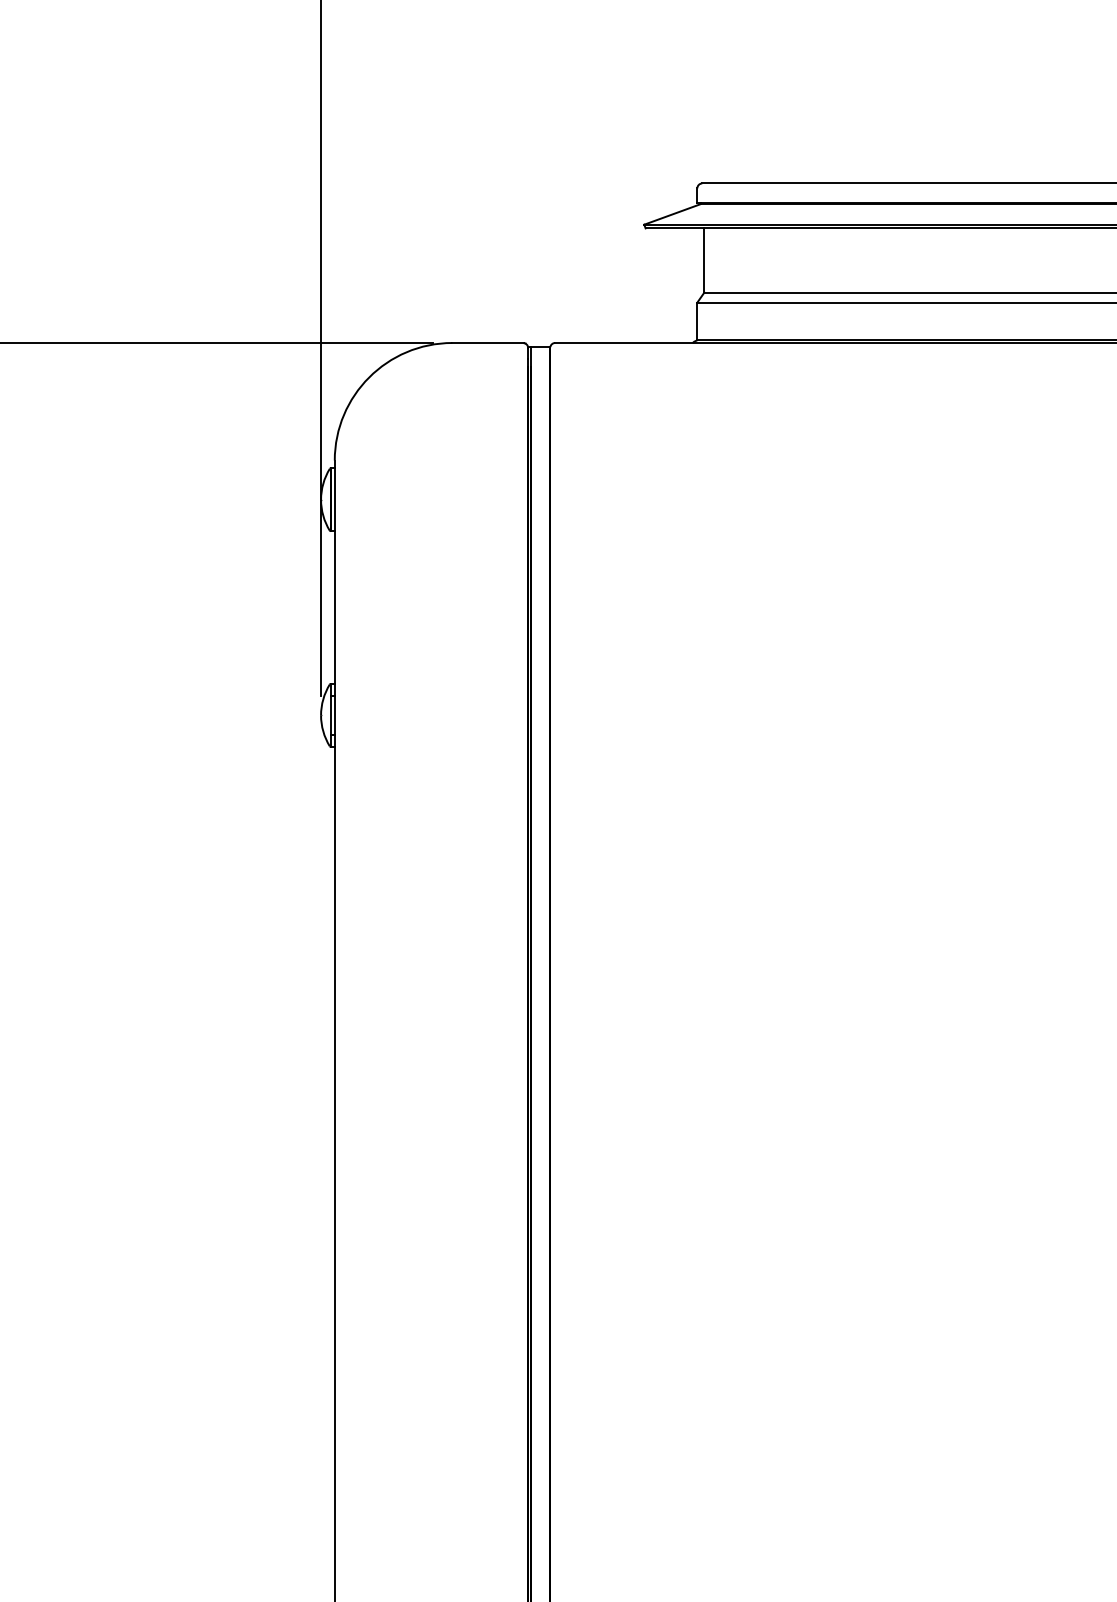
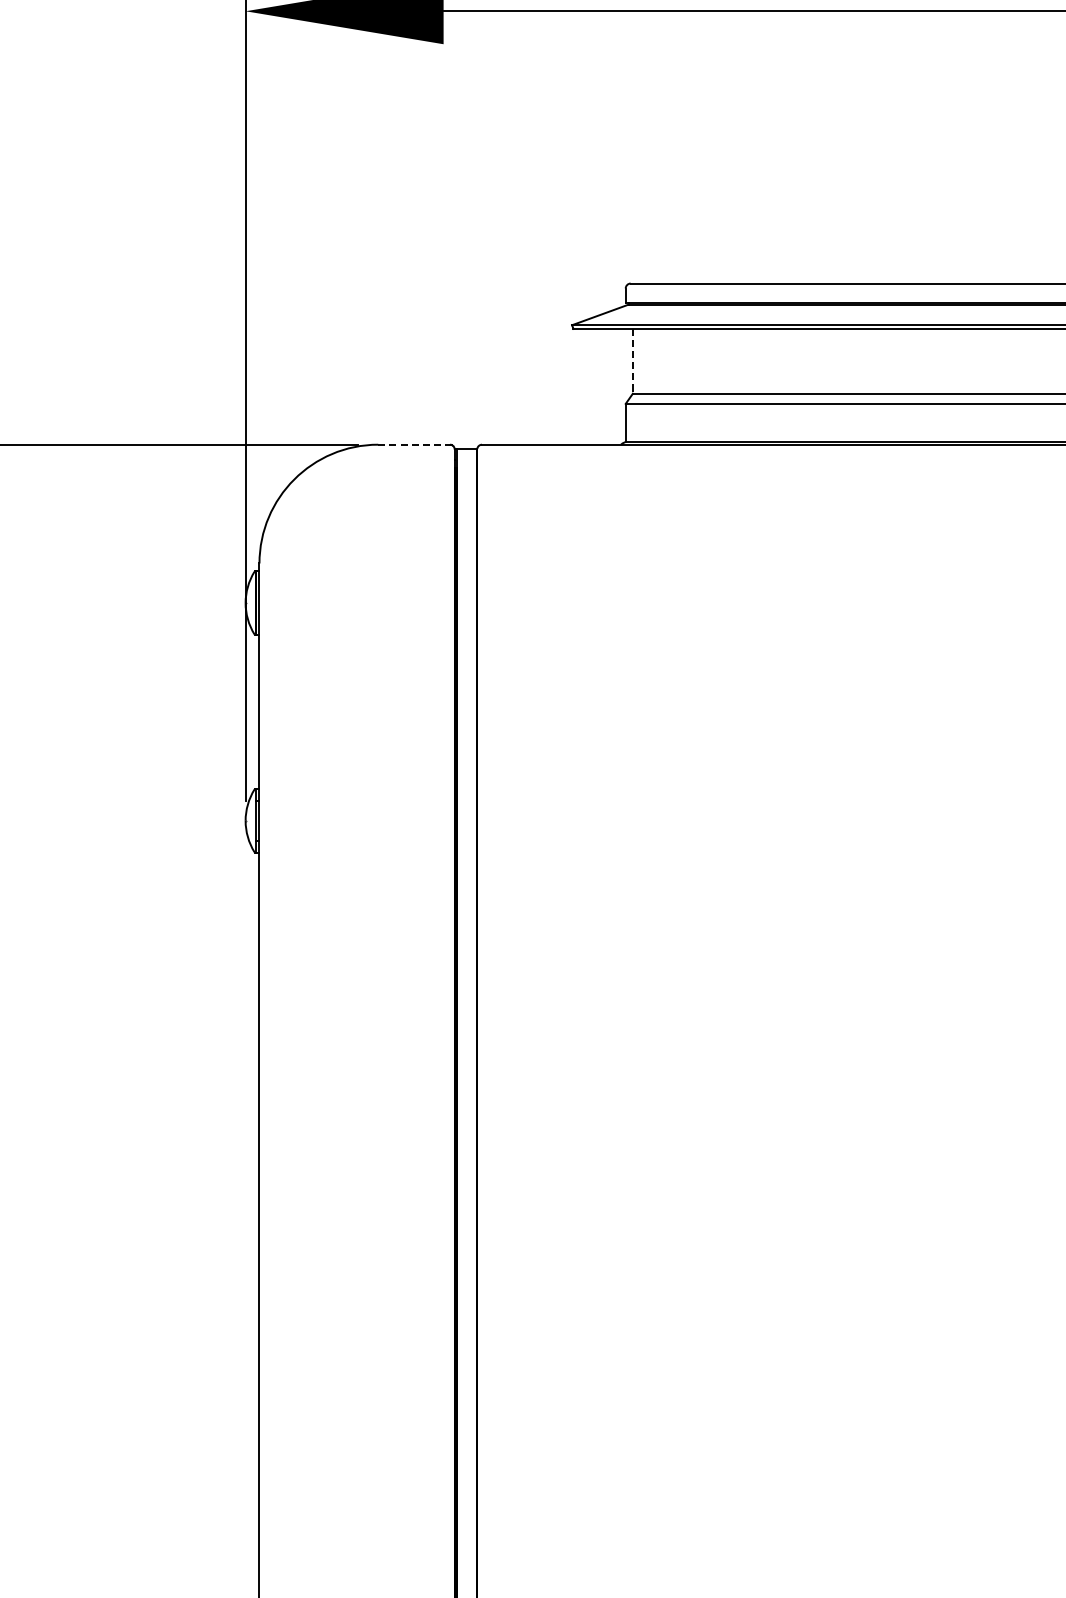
line: (704, 260) -> (632, 361), solid -> dashed
line: (488, 343) -> (414, 445), solid -> dashed

